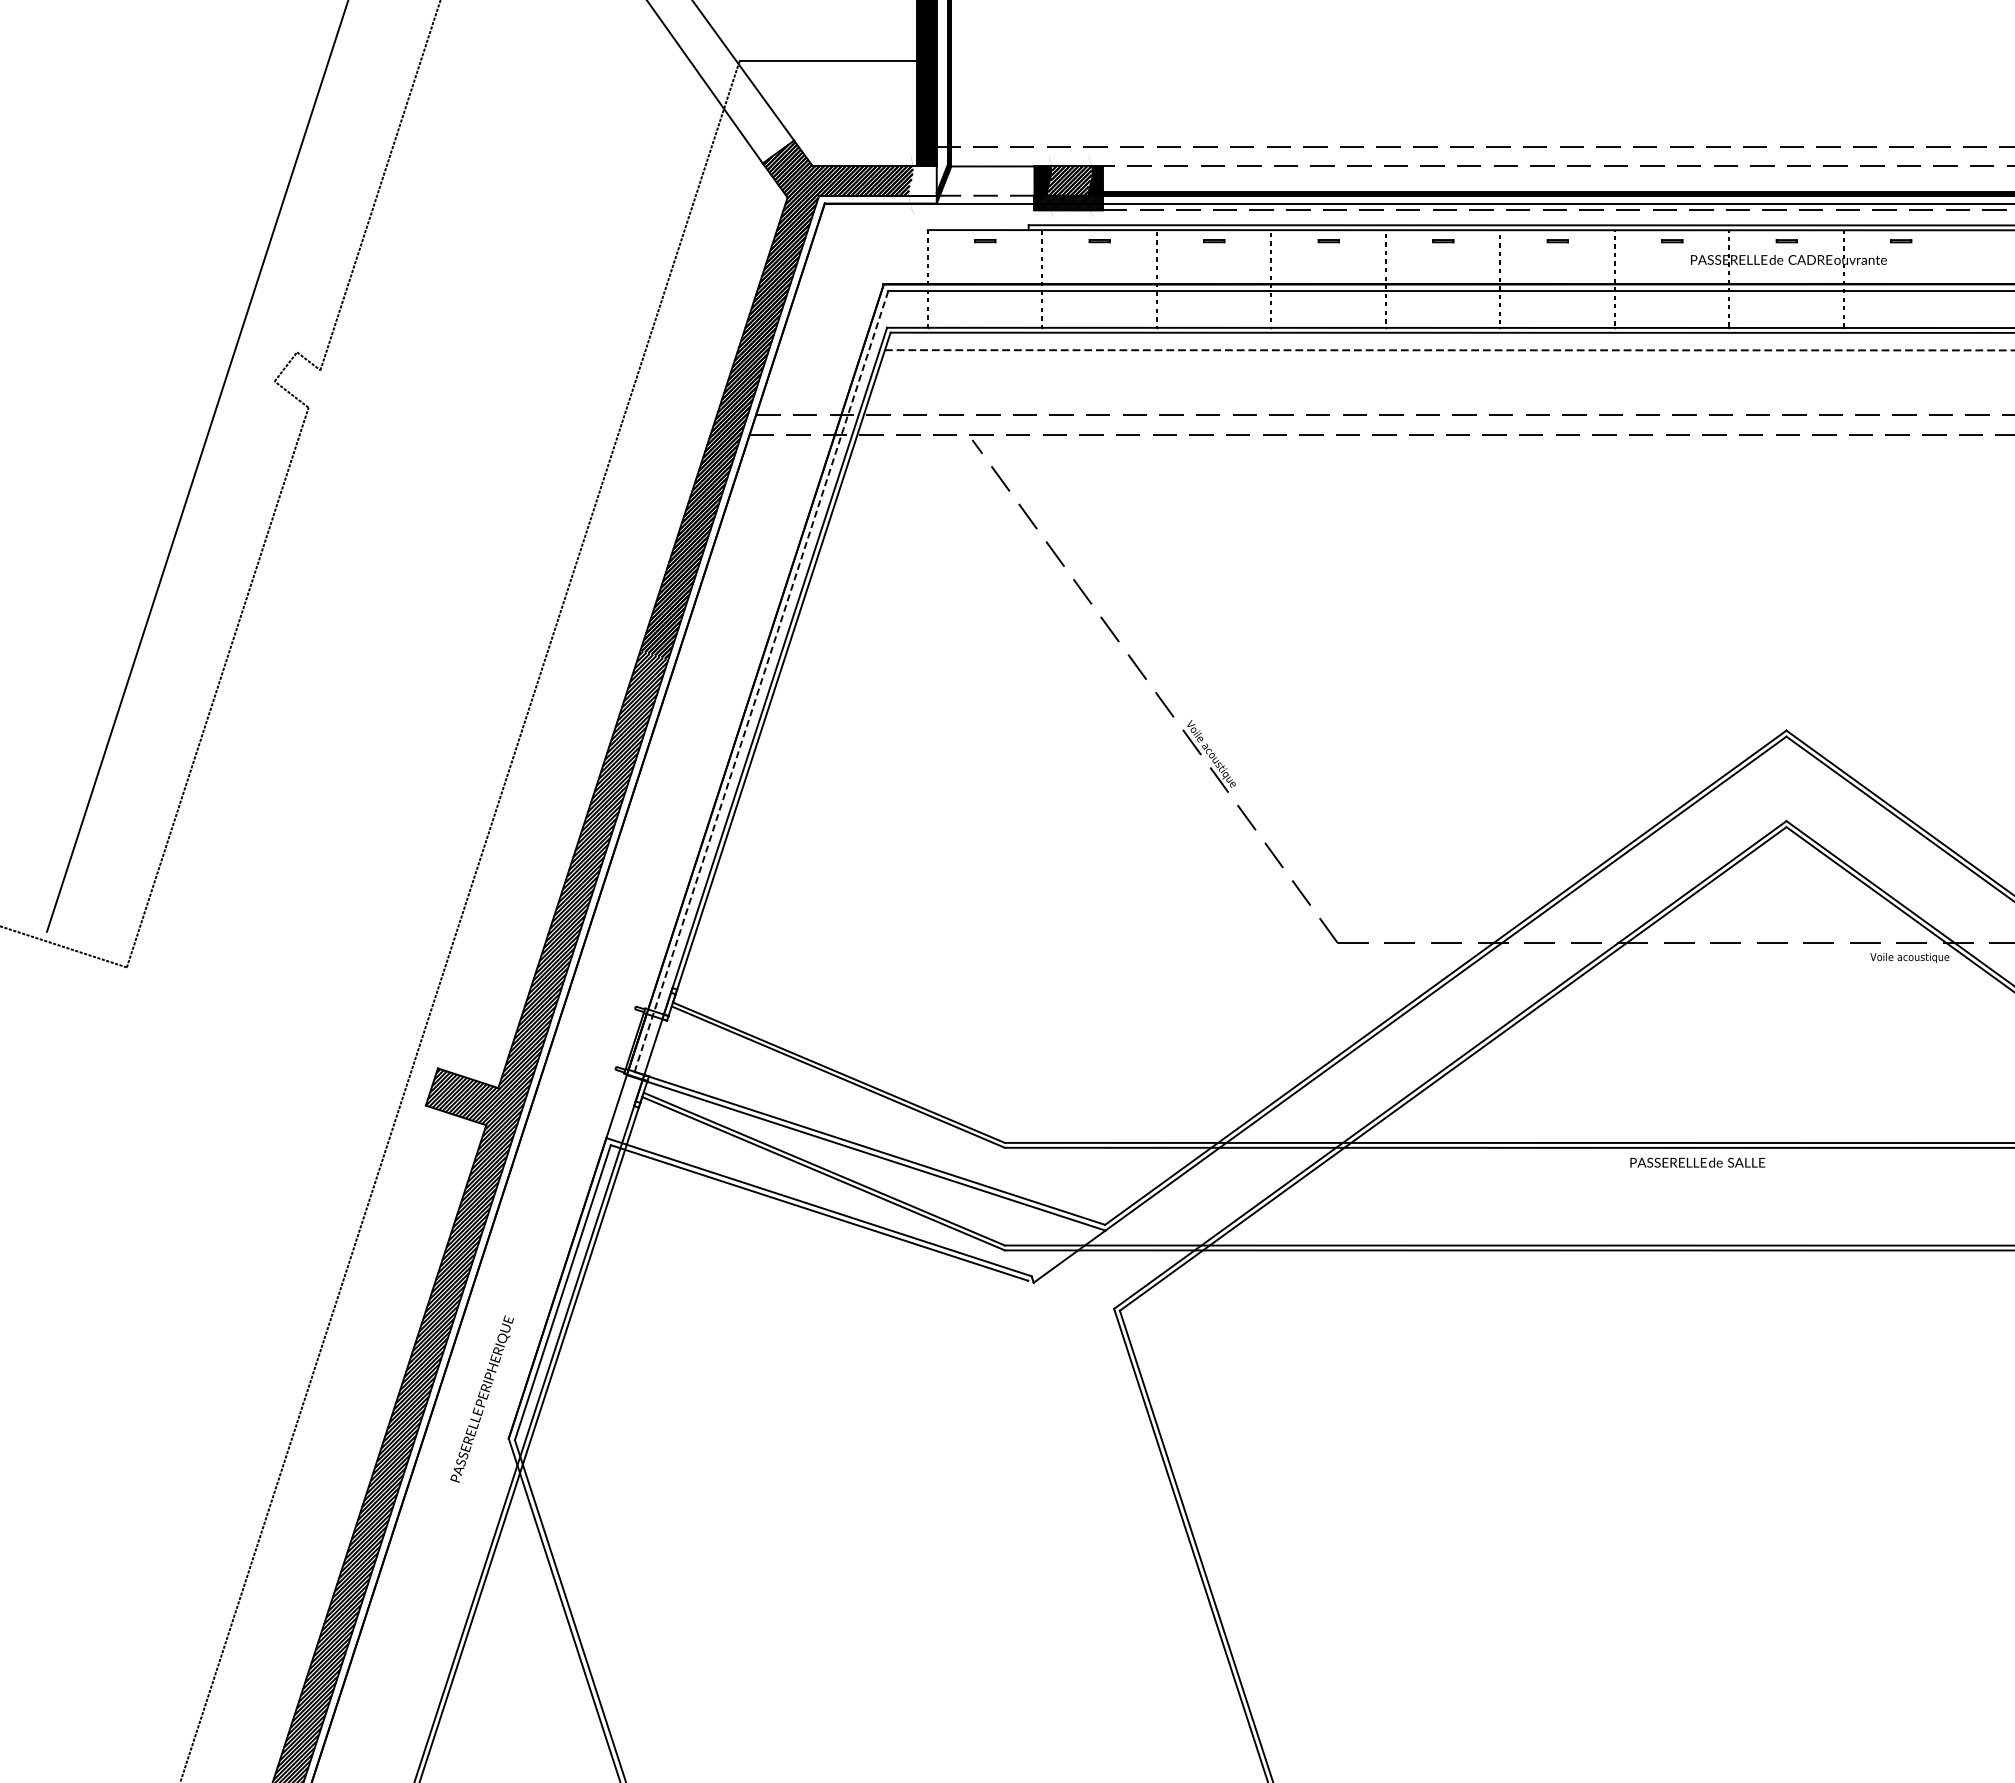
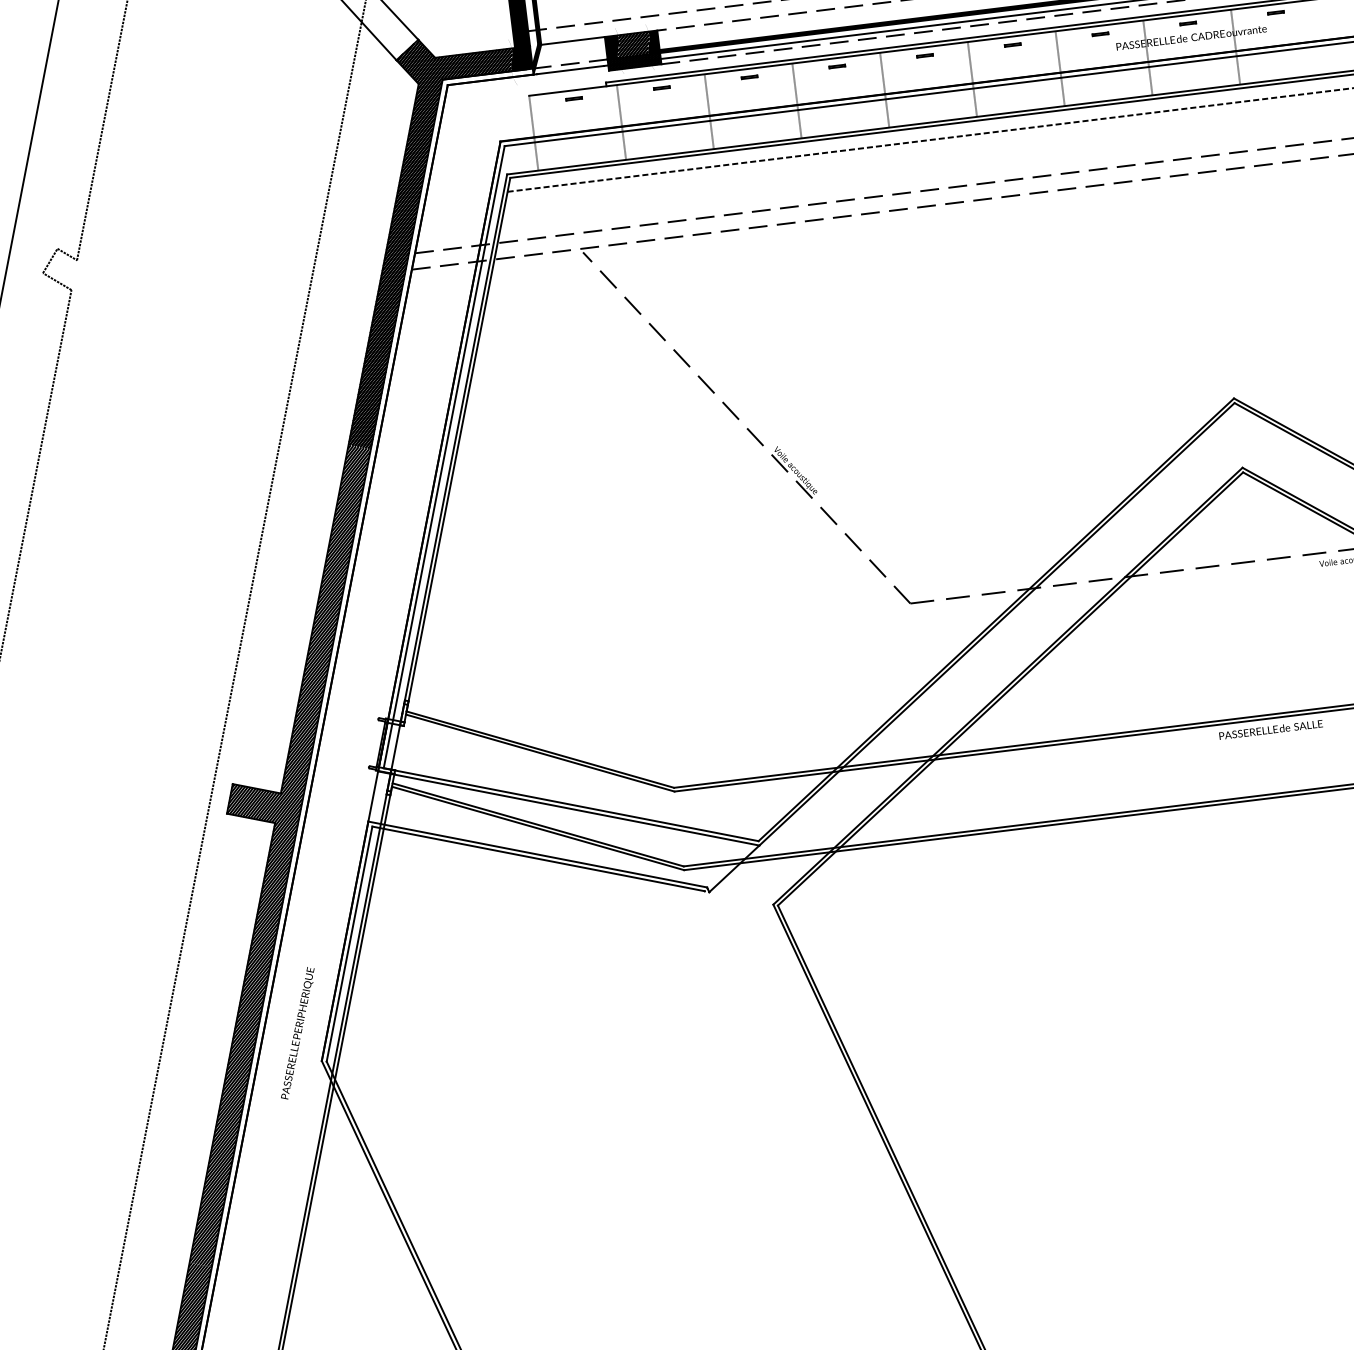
fill: (922, 180) -> (520, 58), added
line: (761, 681) -> (444, 457), dashed -> solid
text: (1697, 1162) -> (1270, 729), moved

